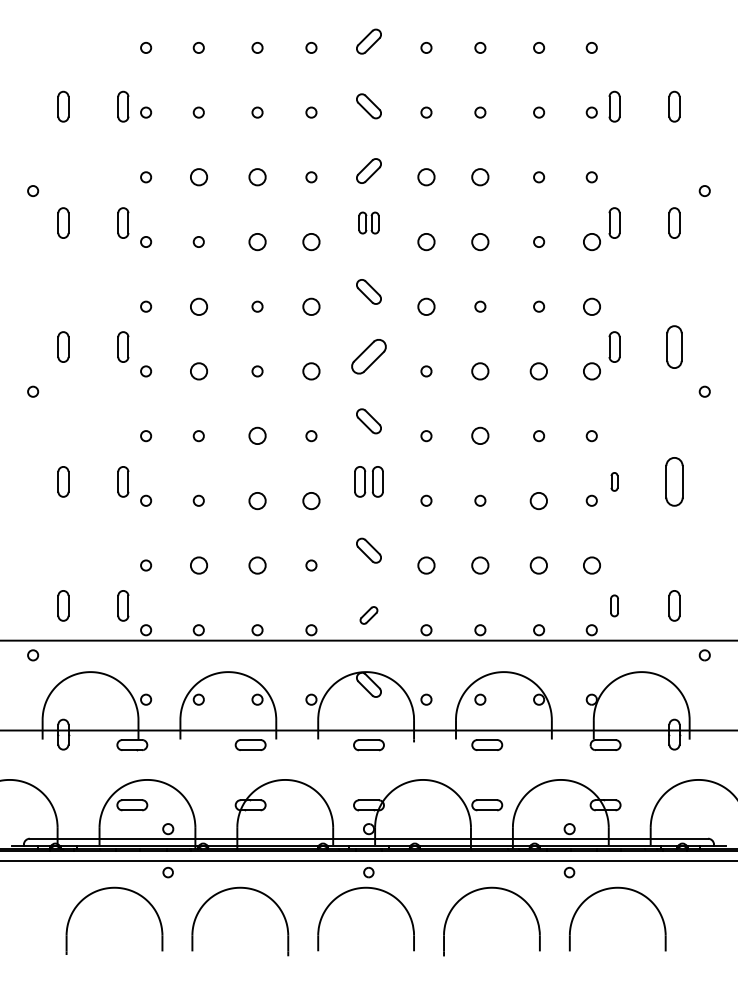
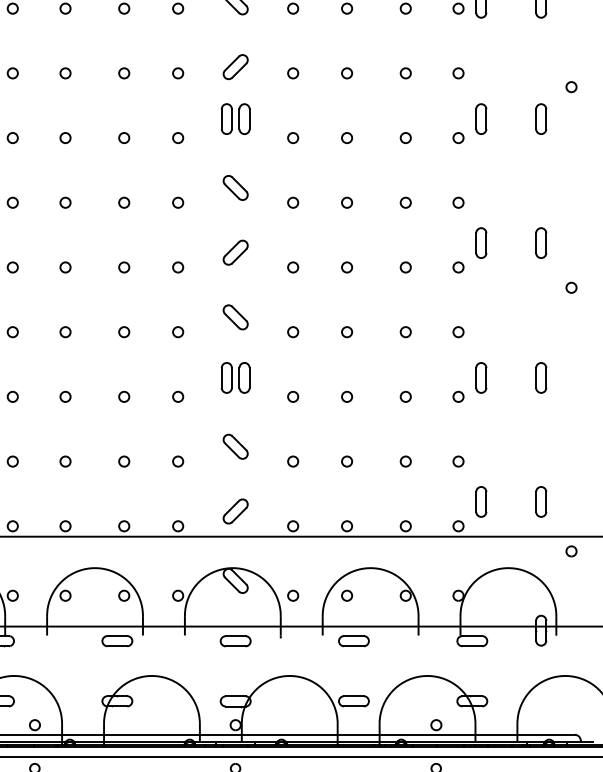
circle: (198, 177) -> (65, 73), size x0.62
circle: (257, 177) -> (124, 73), size x0.62
circle: (426, 177) -> (293, 73), size x0.62
circle: (480, 177) -> (347, 73), size x0.62
part: (368, 222) -> (235, 118), size x1.43
circle: (257, 241) -> (124, 137), size x0.62
circle: (311, 241) -> (178, 137), size x0.62
circle: (426, 241) -> (293, 137), size x0.62
circle: (480, 241) -> (347, 137), size x0.62
circle: (591, 241) -> (458, 137), size x0.62
circle: (198, 306) -> (65, 202), size x0.62
circle: (311, 306) -> (178, 202), size x0.62
circle: (426, 306) -> (293, 202), size x0.62
circle: (591, 306) -> (458, 202), size x0.62
part: (674, 346) -> (541, 242), size x0.71
part: (368, 356) -> (235, 252), size x0.71
circle: (198, 371) -> (65, 267), size x0.62
circle: (311, 371) -> (178, 267), size x0.62
circle: (480, 371) -> (347, 267), size x0.62
circle: (539, 371) -> (406, 267), size x0.62
circle: (591, 371) -> (458, 267), size x0.62
circle: (257, 436) -> (124, 332), size x0.62
circle: (480, 436) -> (347, 332), size x0.62
part: (614, 481) -> (481, 377), size x1.67
part: (674, 481) -> (541, 377), size x0.62
circle: (257, 500) -> (124, 396), size x0.62
circle: (311, 500) -> (178, 396), size x0.62
circle: (539, 500) -> (406, 396), size x0.62
circle: (198, 565) -> (65, 461), size x0.62
circle: (257, 565) -> (124, 461), size x0.62
circle: (426, 565) -> (293, 461), size x0.62
circle: (480, 565) -> (347, 461), size x0.62
circle: (539, 565) -> (406, 461), size x0.62
circle: (591, 565) -> (458, 461), size x0.62
part: (614, 605) -> (481, 501), size x1.43
part: (368, 615) -> (235, 511), size x1.43

